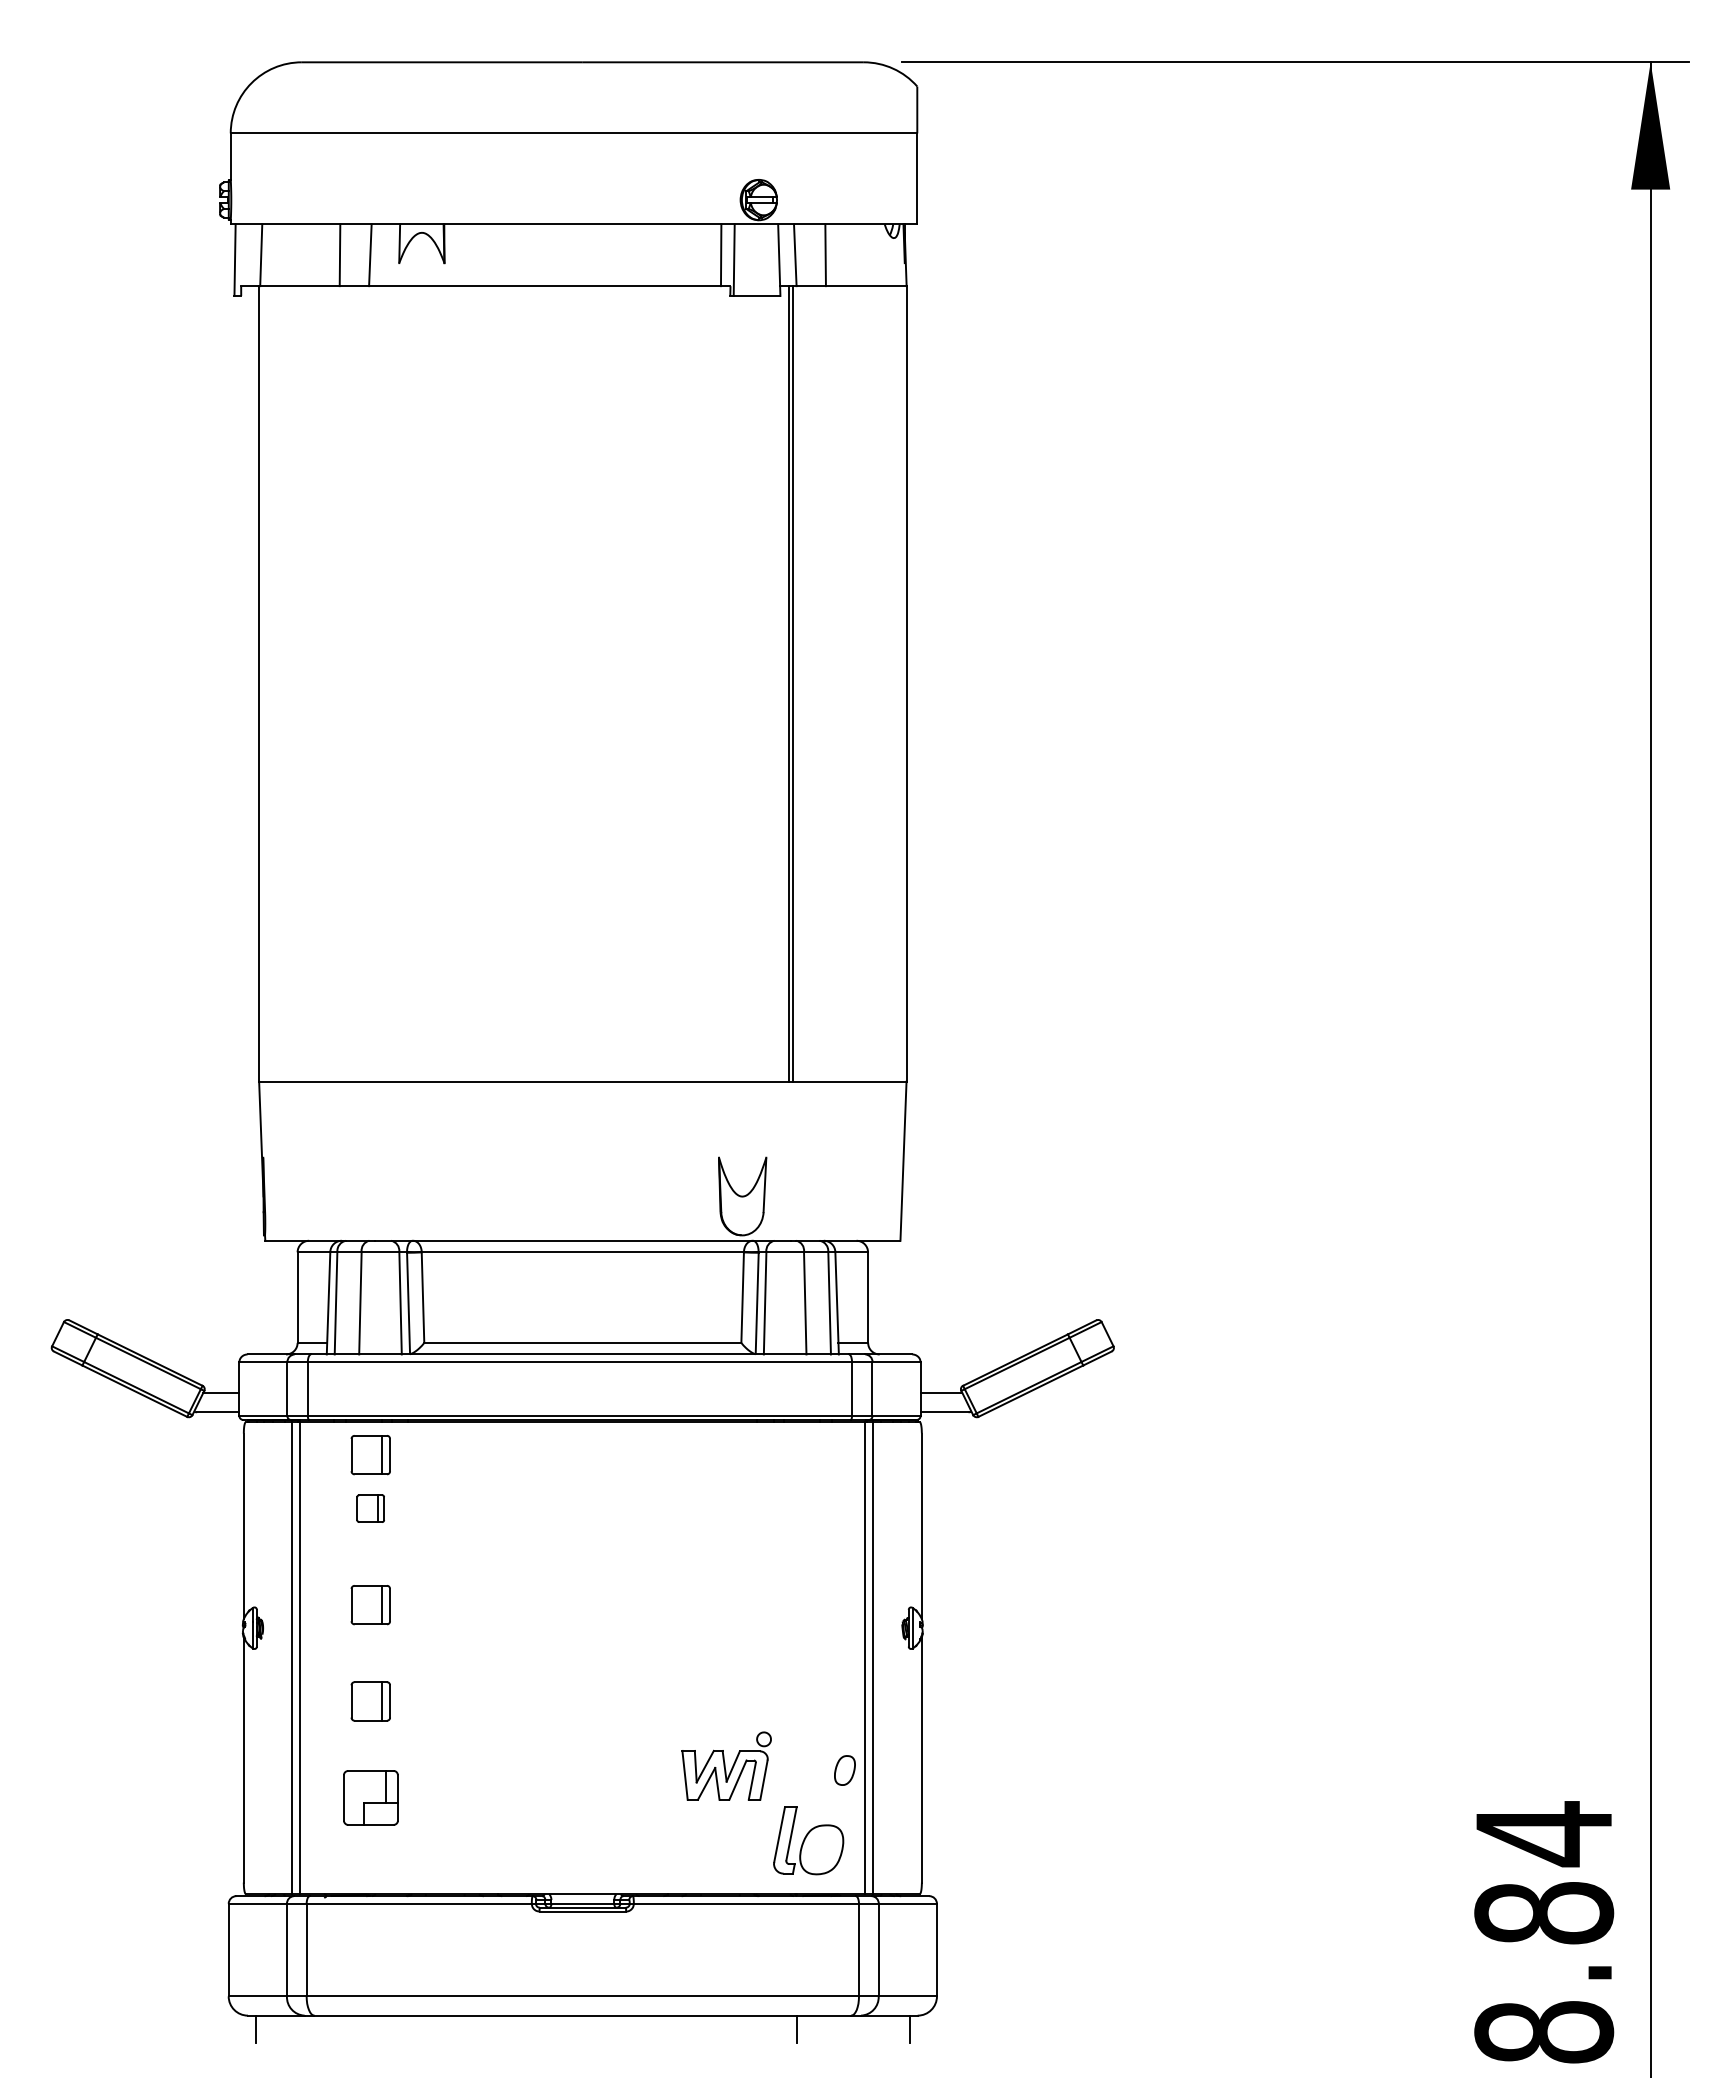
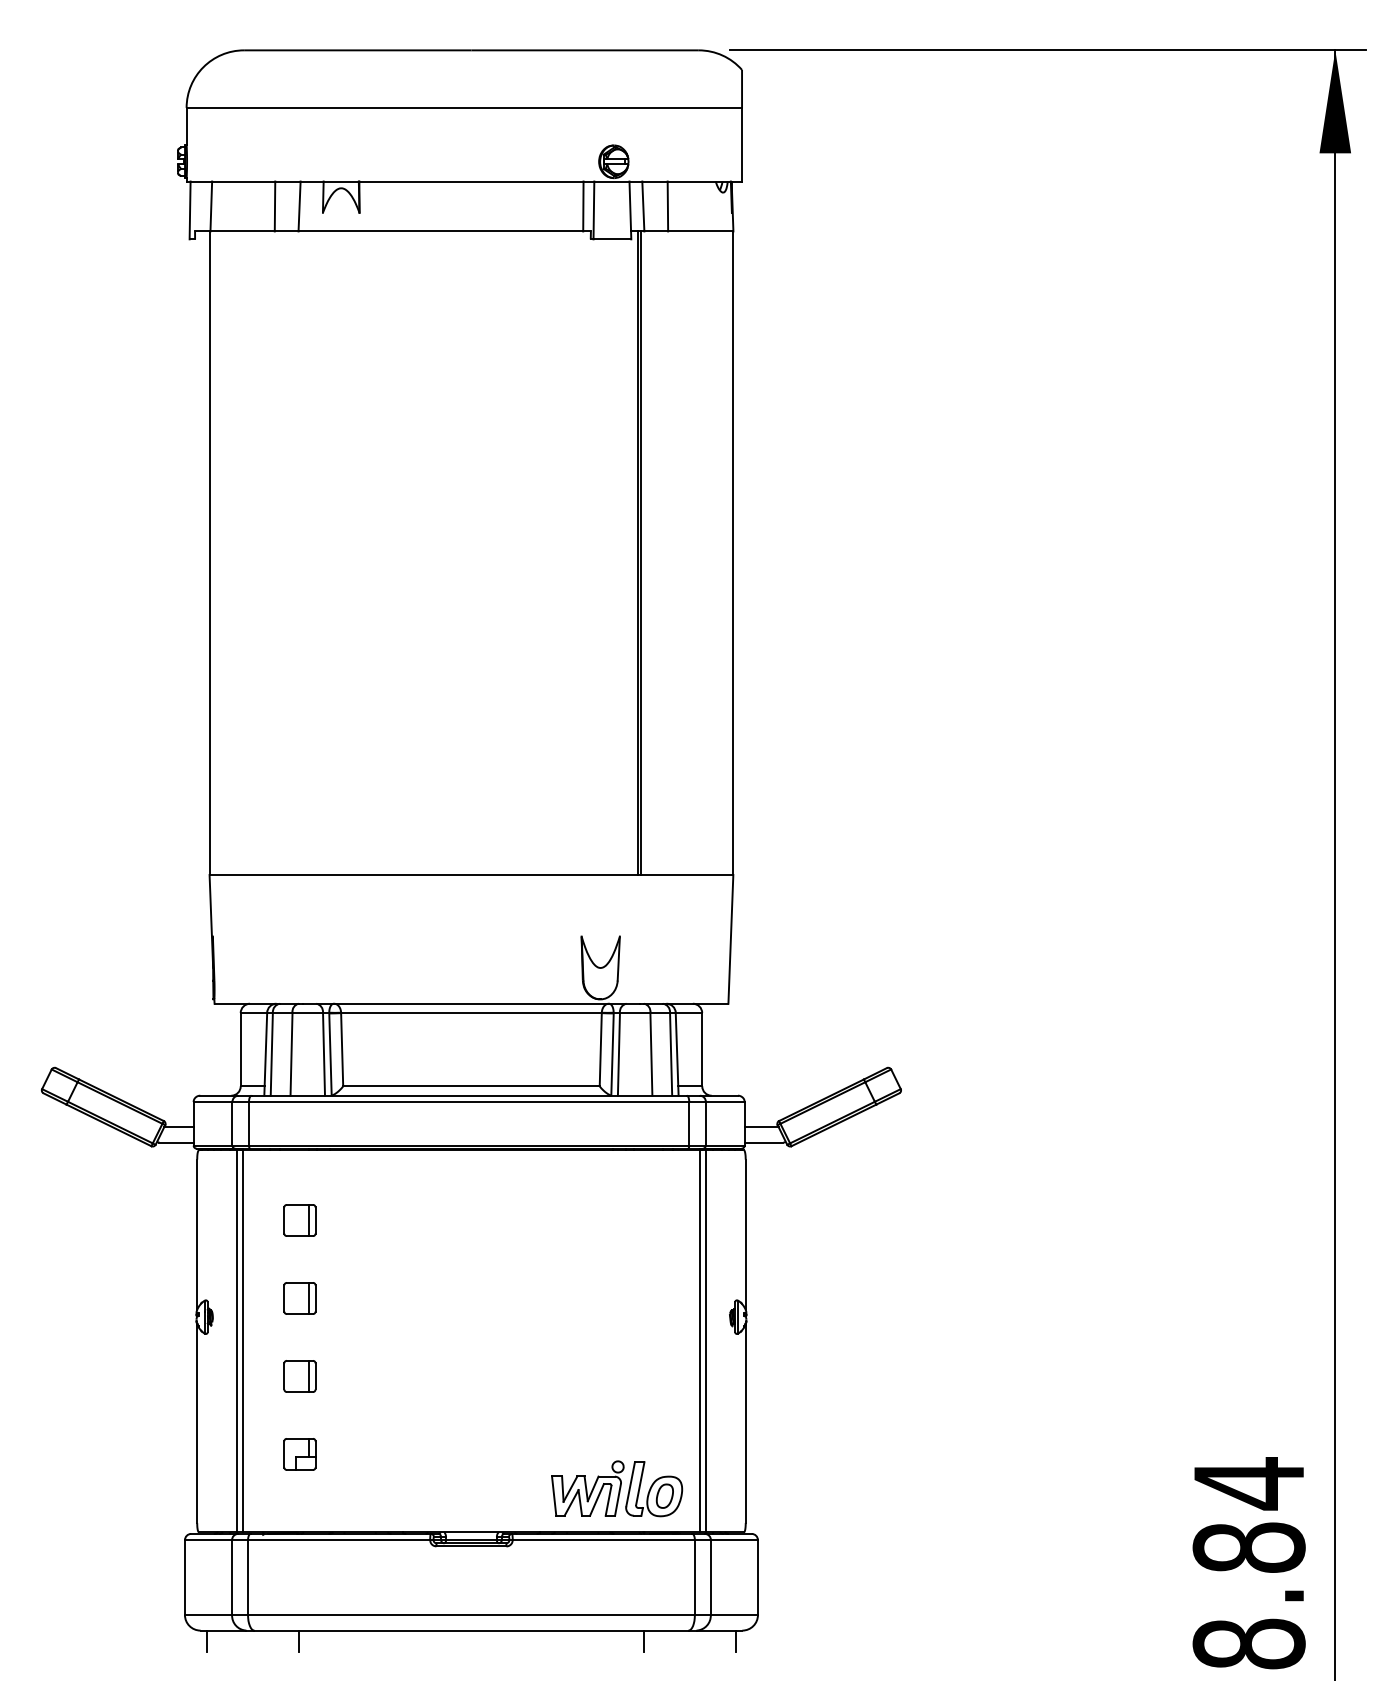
part: (370, 1455) -> (299, 1177), removed
part: (370, 1508) -> (299, 1220), size x1.43
part: (726, 1765) -> (587, 1488), moved
part: (844, 1770) -> (664, 1496), moved
part: (370, 1797) -> (299, 1454), size x0.71
line: (369, 2028) -> (298, 1641), added

